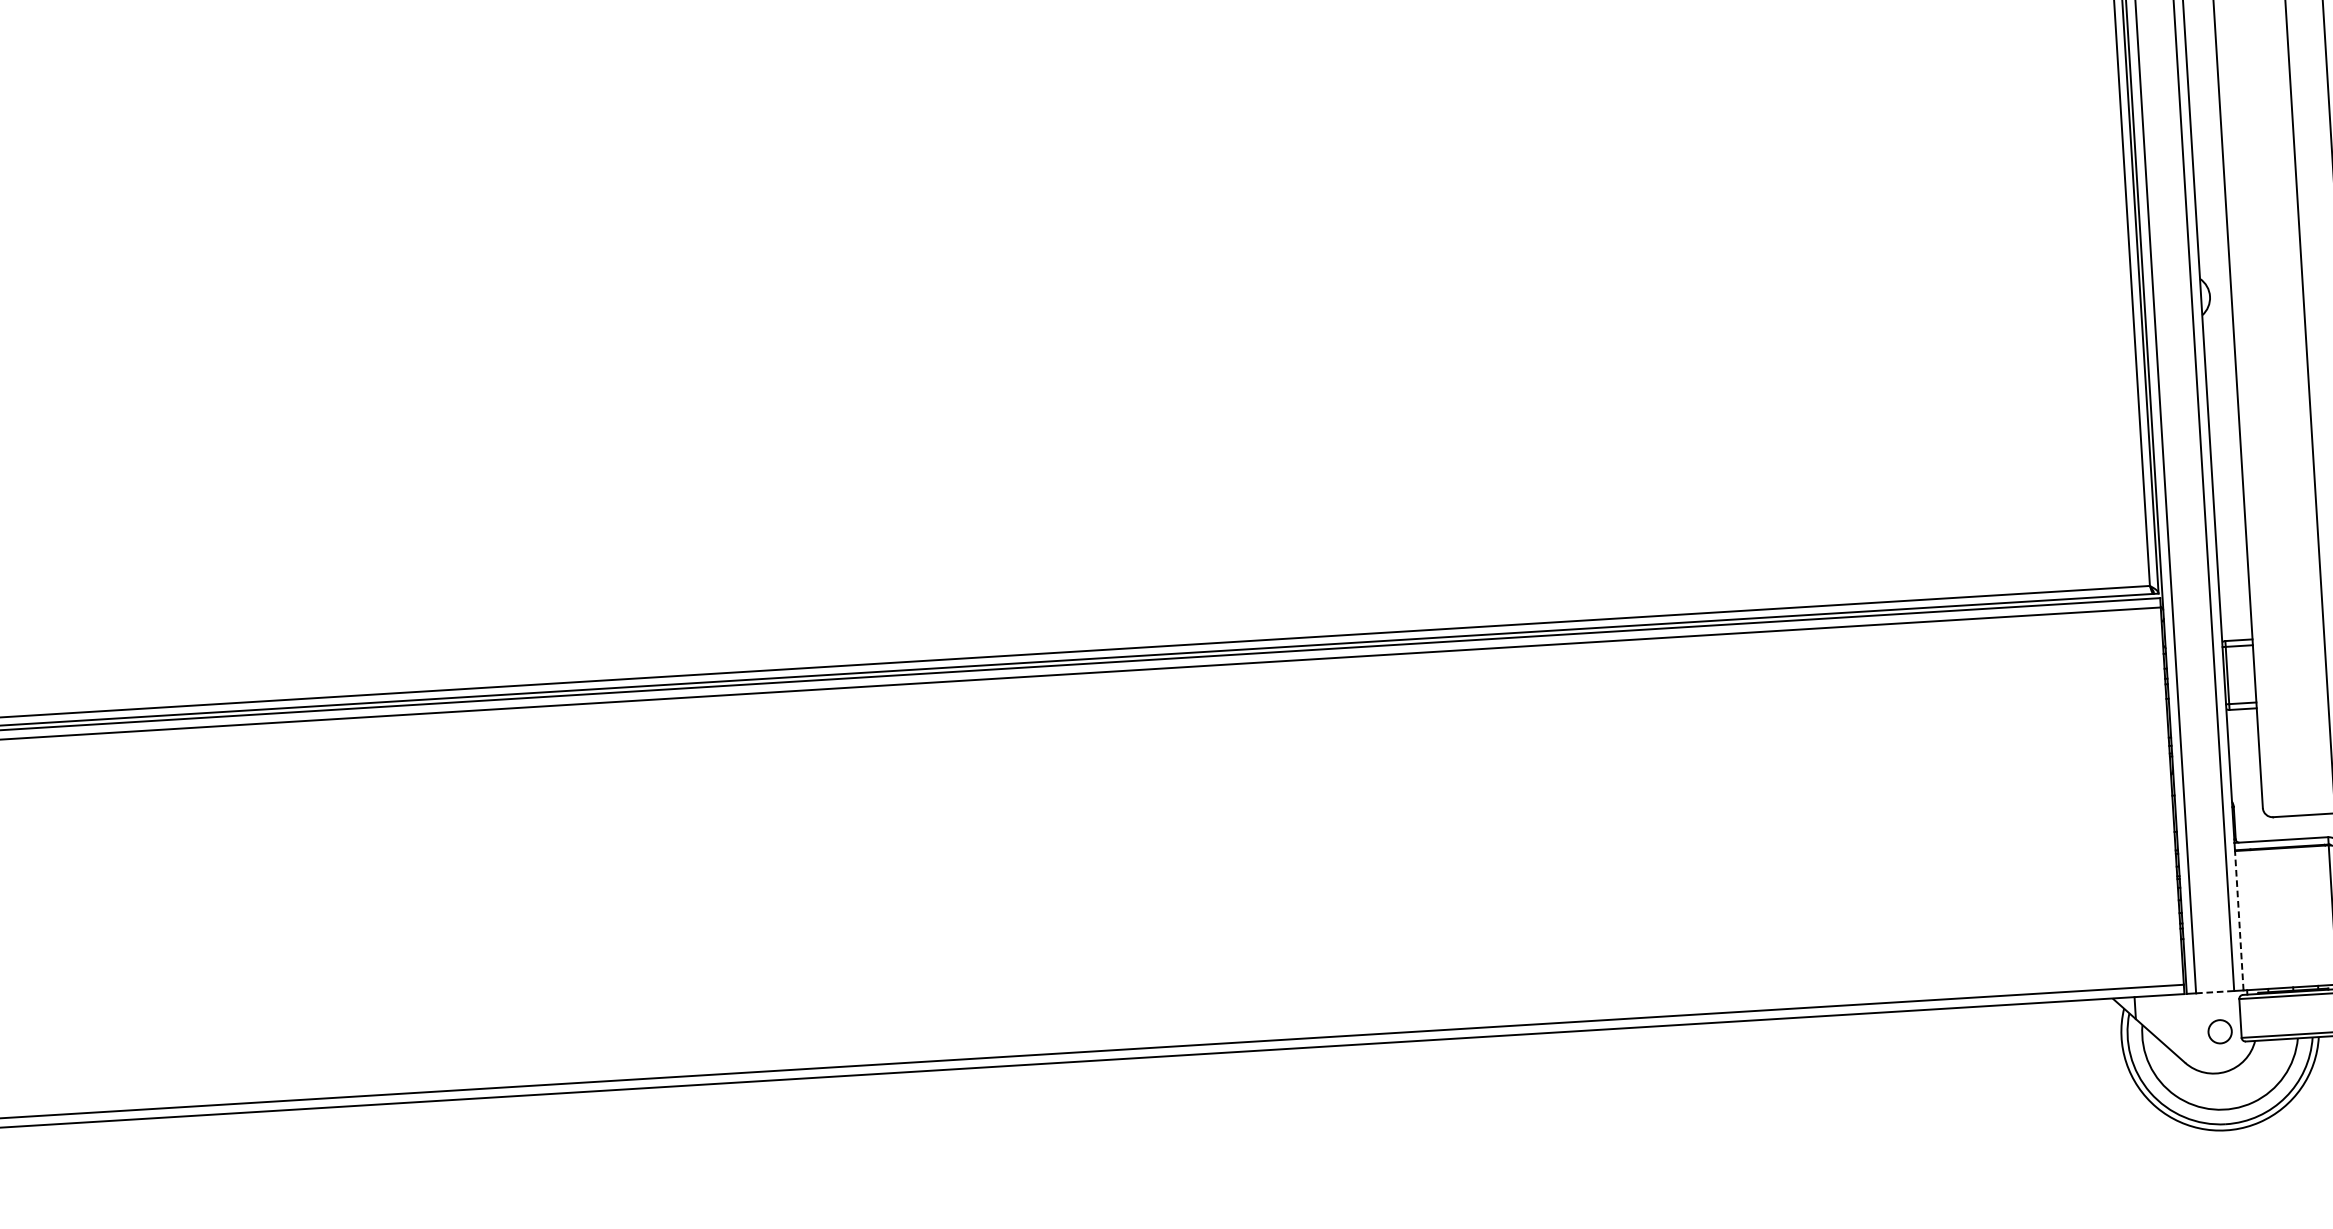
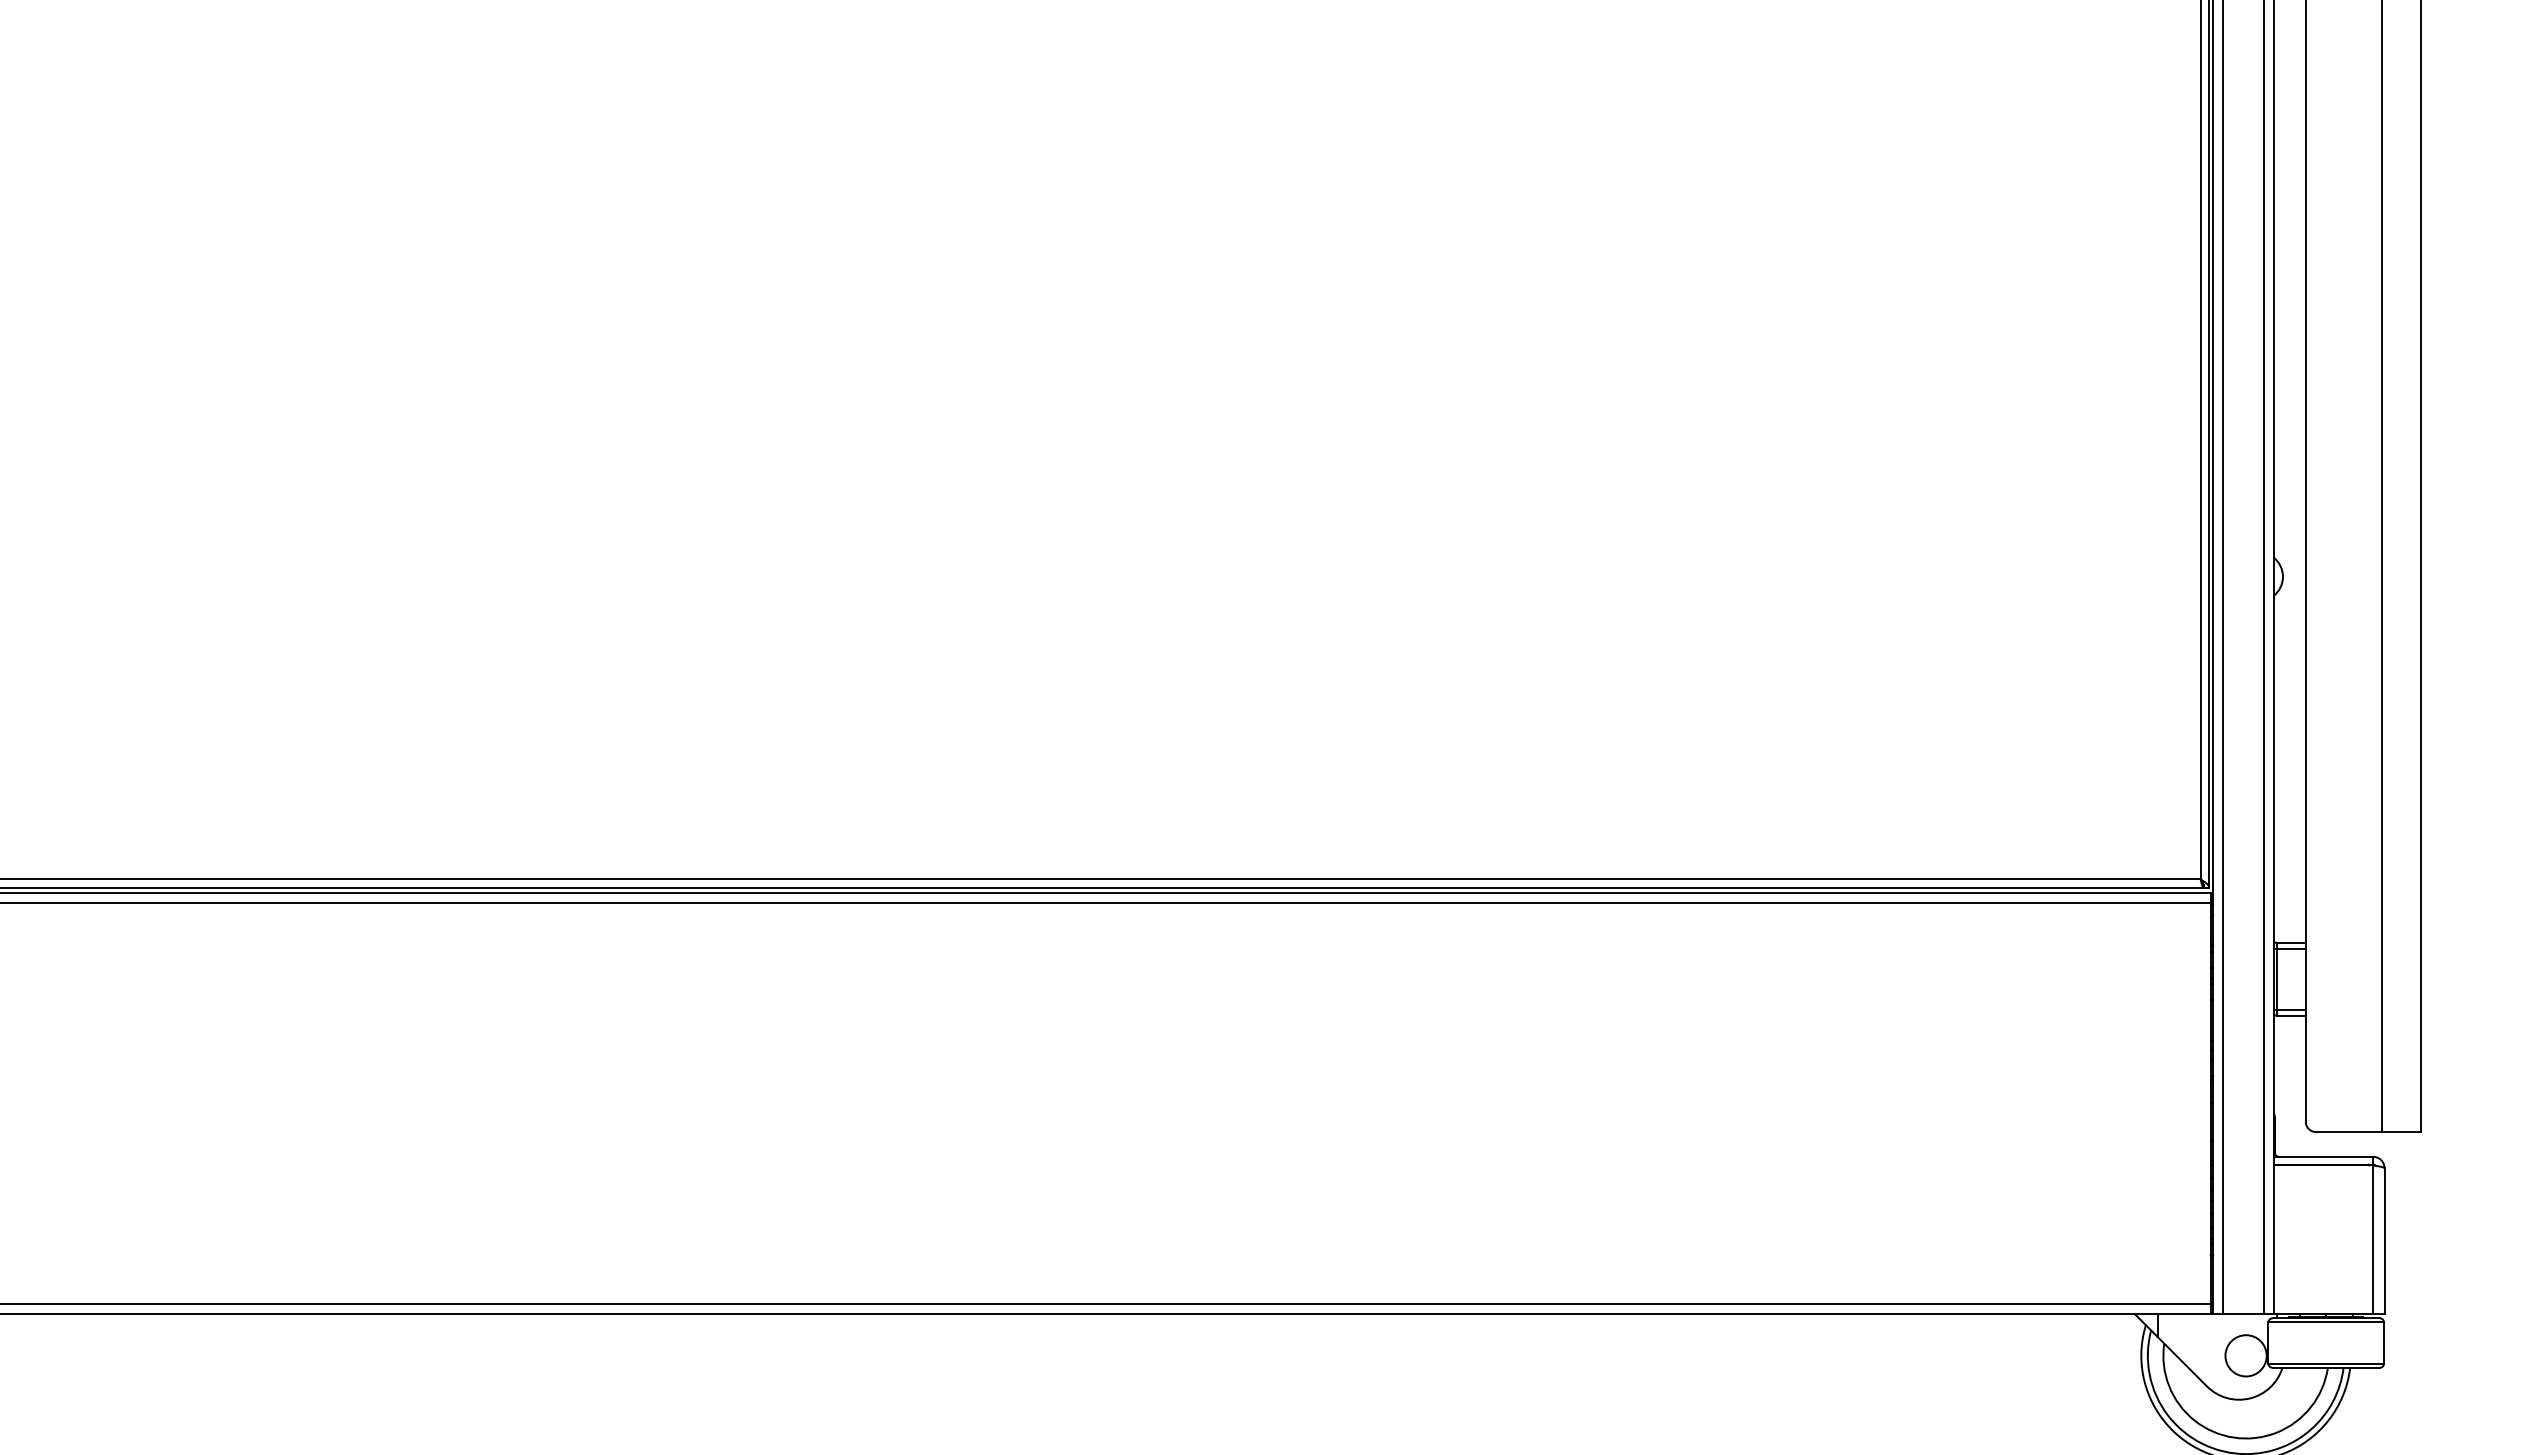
line: (2239, 920) -> (2273, 1239), dashed -> solid
line: (2215, 992) -> (2243, 1313), dashed -> solid
circle: (2219, 1031) -> (2245, 1355), size x1.67

